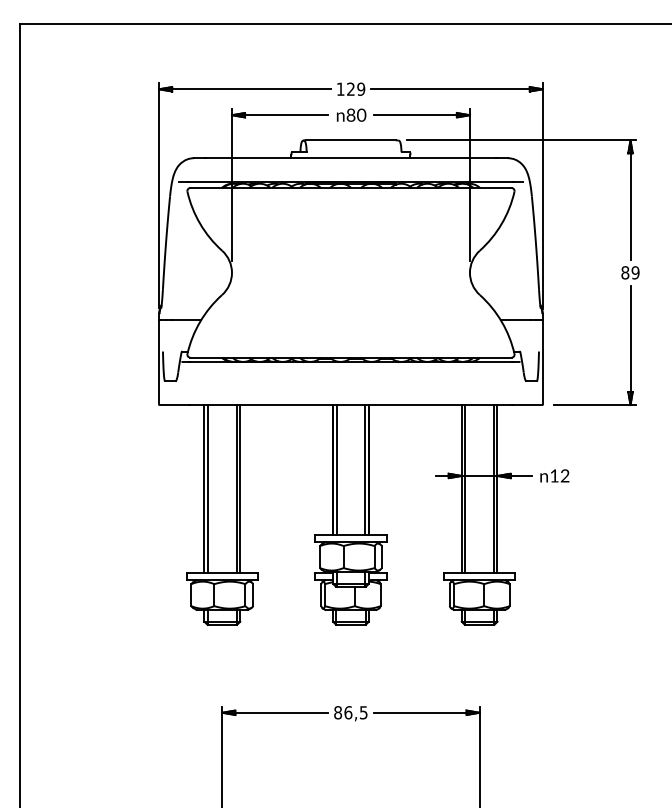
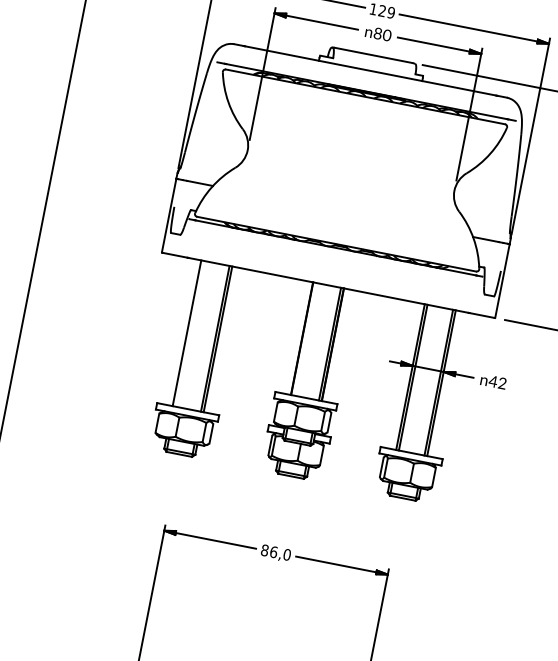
line: (336, 469) -> (304, 338), removed
text: (554, 475) -> (493, 381), 12 -> 42
line: (207, 488) -> (189, 333), removed
text: (363, 712) -> (287, 554), 86,5 -> 86,0

